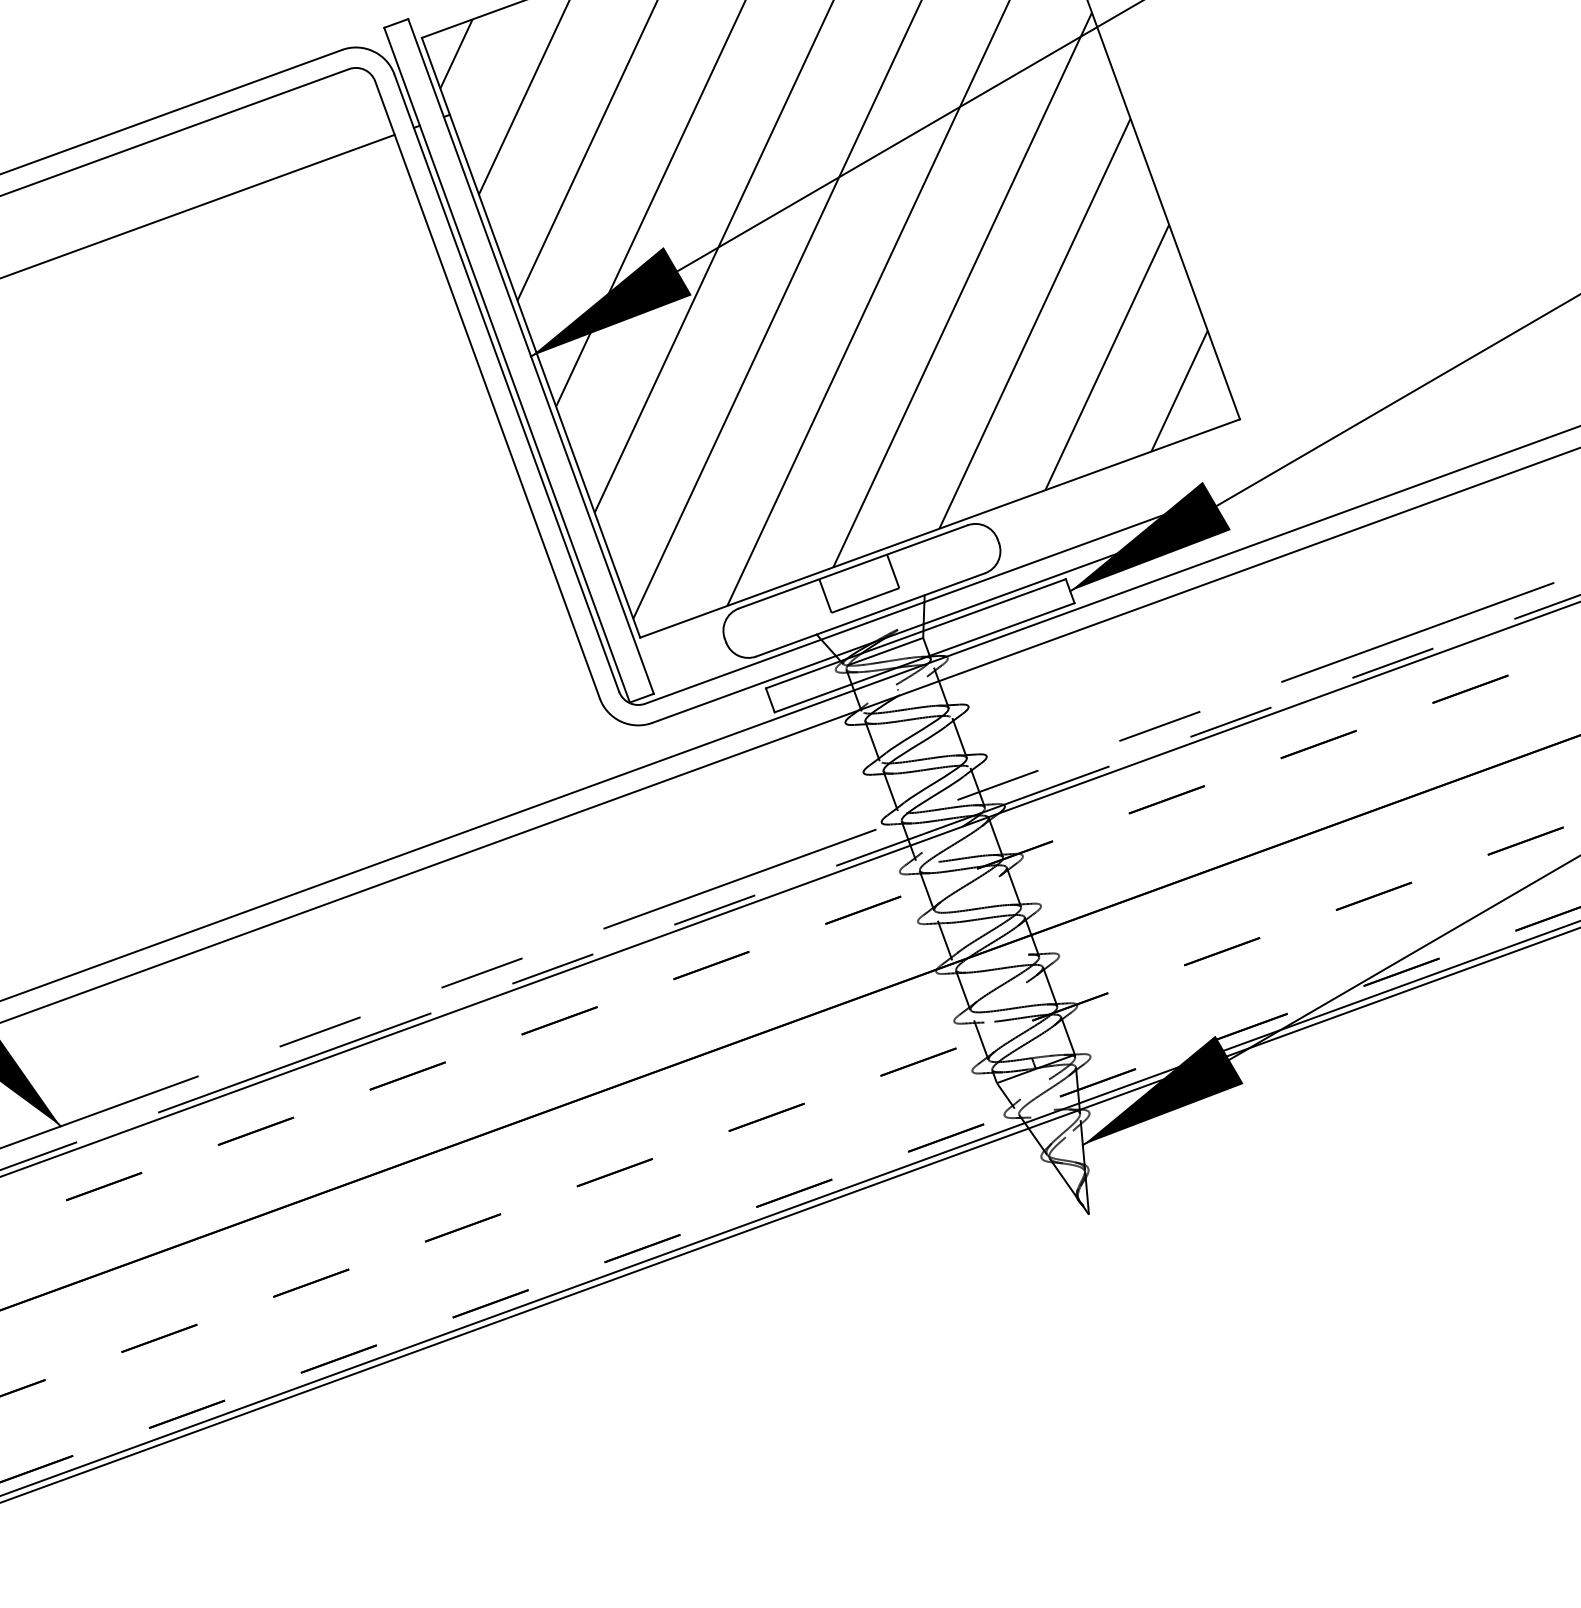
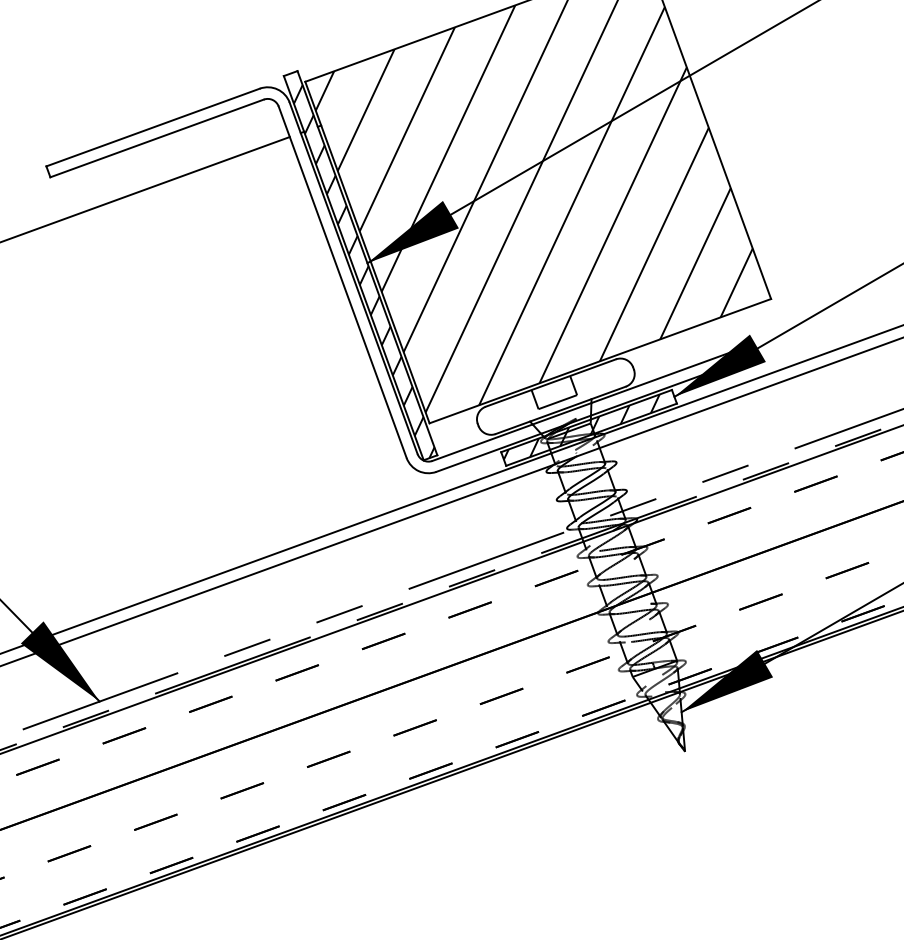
hatch: (524, 371) -> (363, 271), added
hatch: (906, 643) -> (581, 426), added

